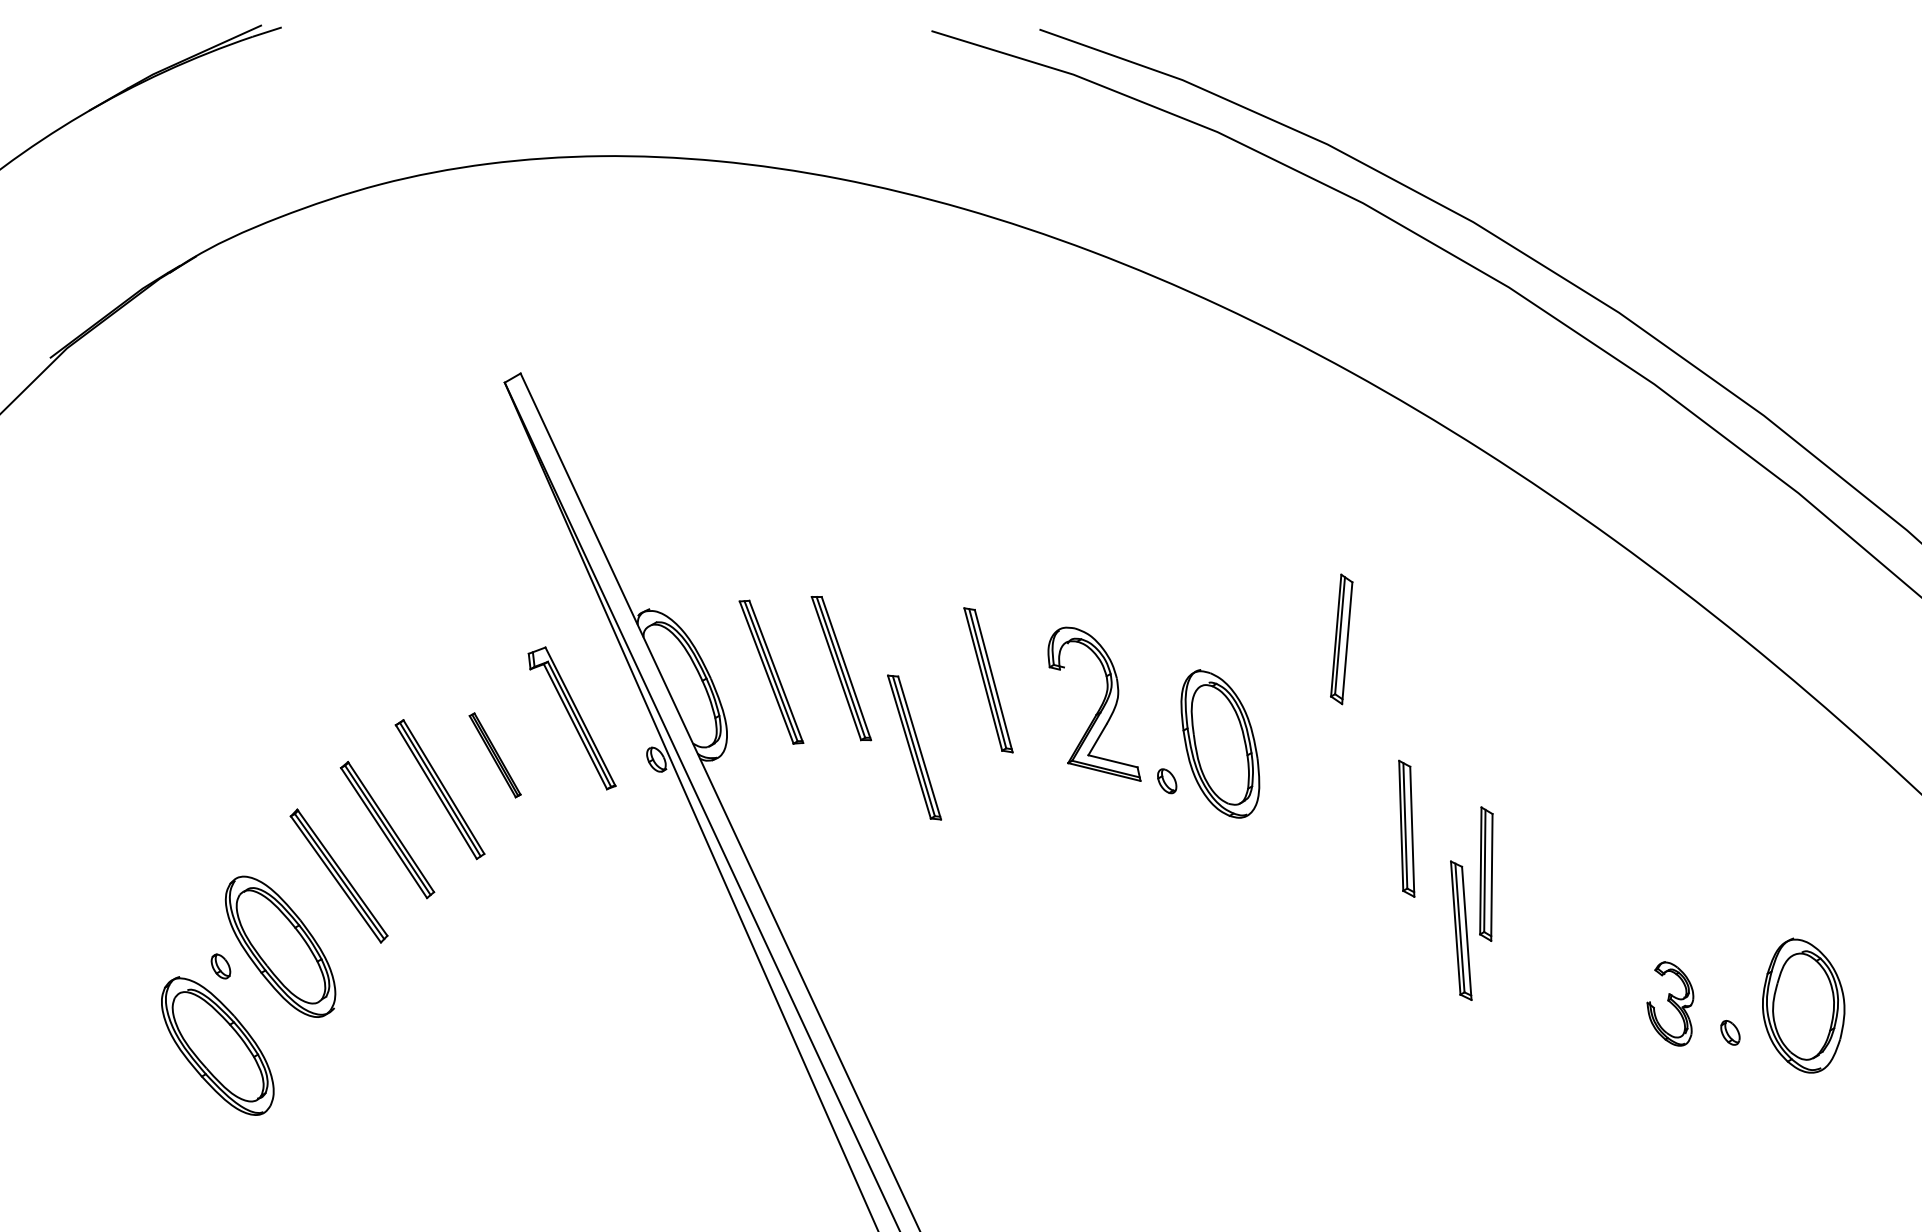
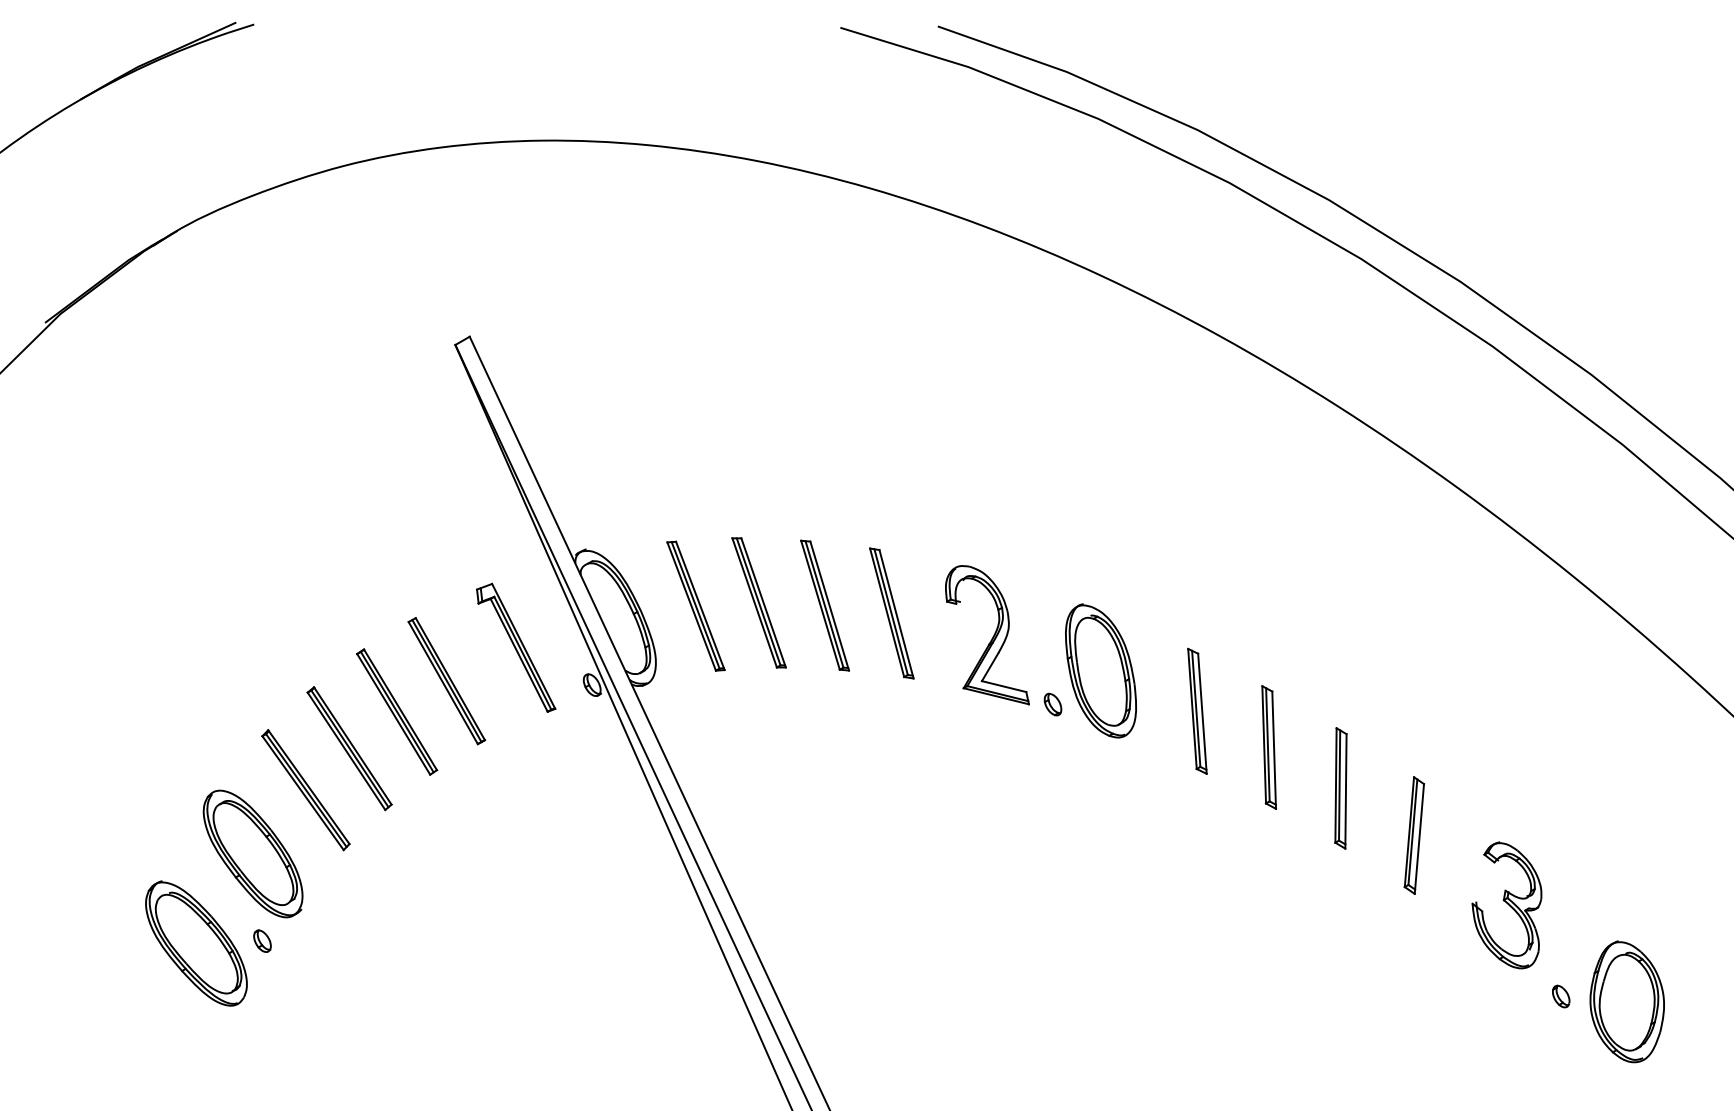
part: (1341, 639) -> (1414, 835), moved
part: (914, 747) -> (825, 605), moved
part: (494, 755) -> (446, 681), size x1.67
part: (1461, 930) -> (1197, 711), moved
part: (220, 966) -> (262, 941), moved
part: (1670, 1003) -> (1507, 905), size x1.67
part: (1803, 1005) -> (1627, 1001), moved
part: (1730, 1032) -> (1561, 996), moved

